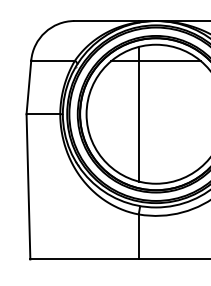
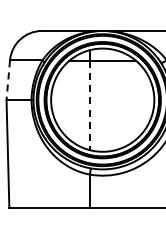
line: (29, 87) -> (8, 80), solid -> dashed
line: (138, 121) -> (89, 105), solid -> dashed

